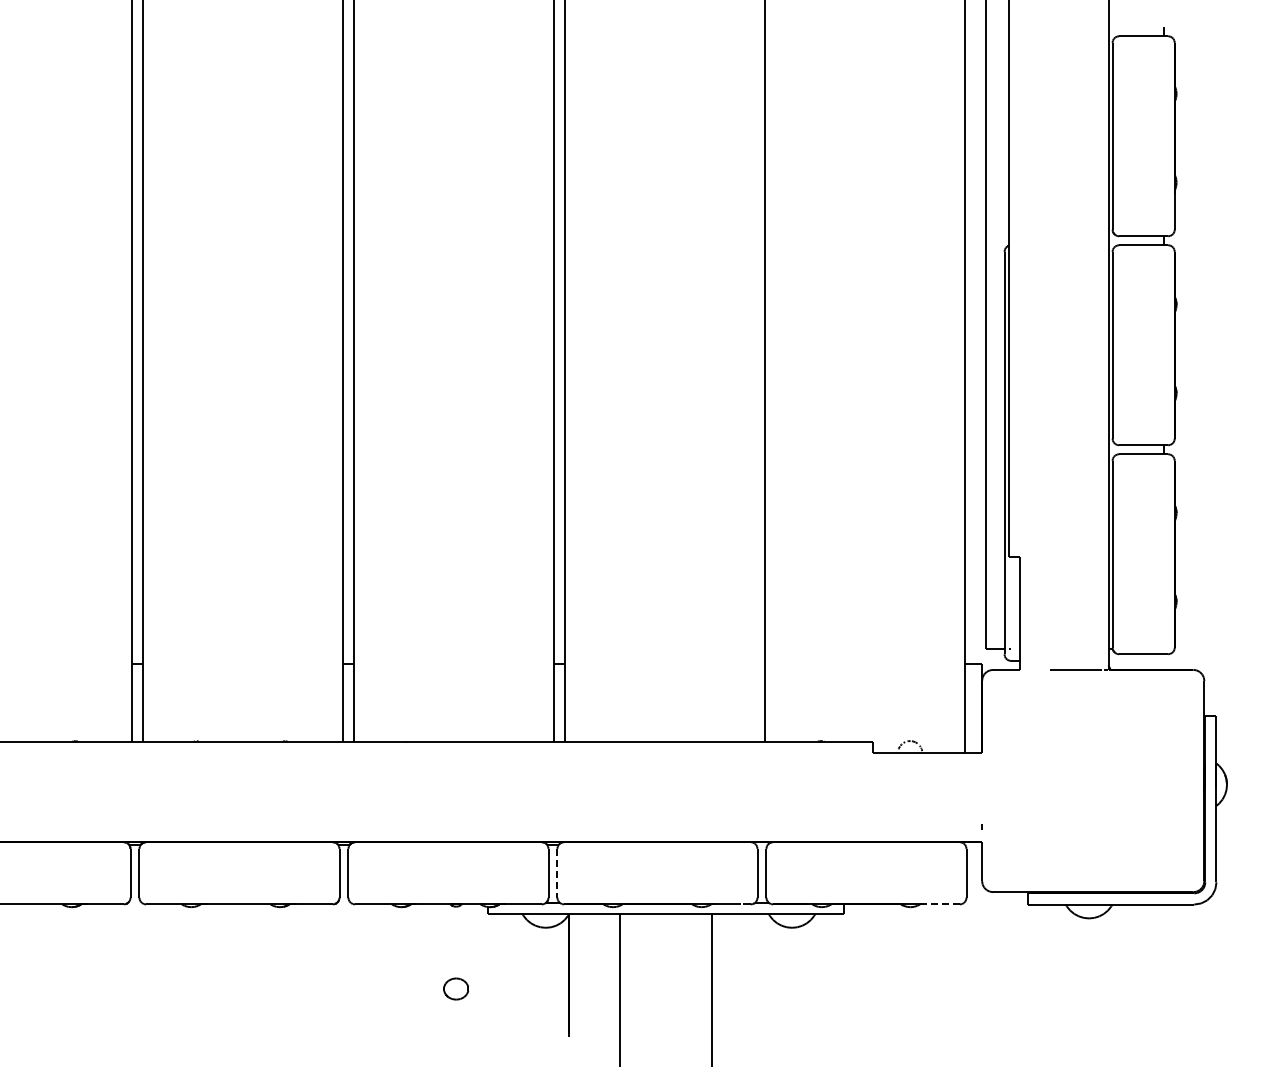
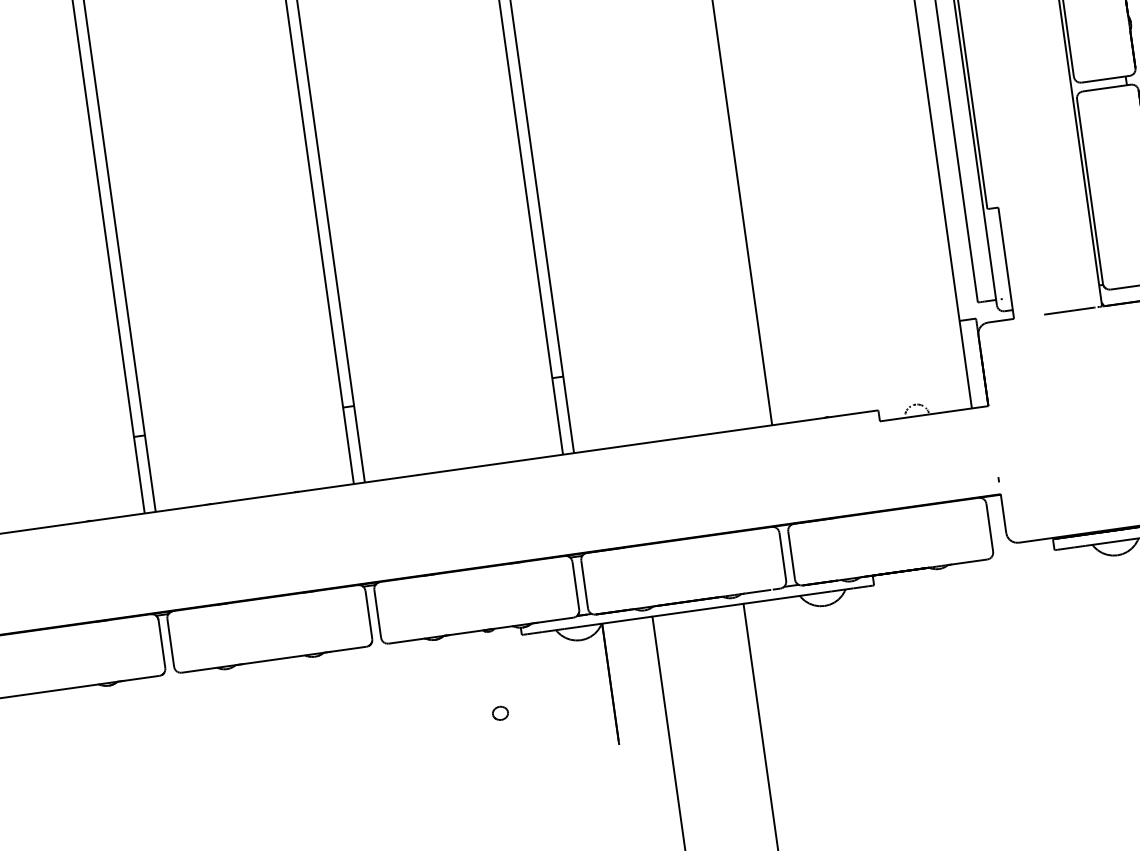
line: (557, 873) -> (584, 584), dashed -> solid
line: (939, 904) -> (967, 562), dashed -> solid
part: (455, 988) -> (499, 712), size x0.62

